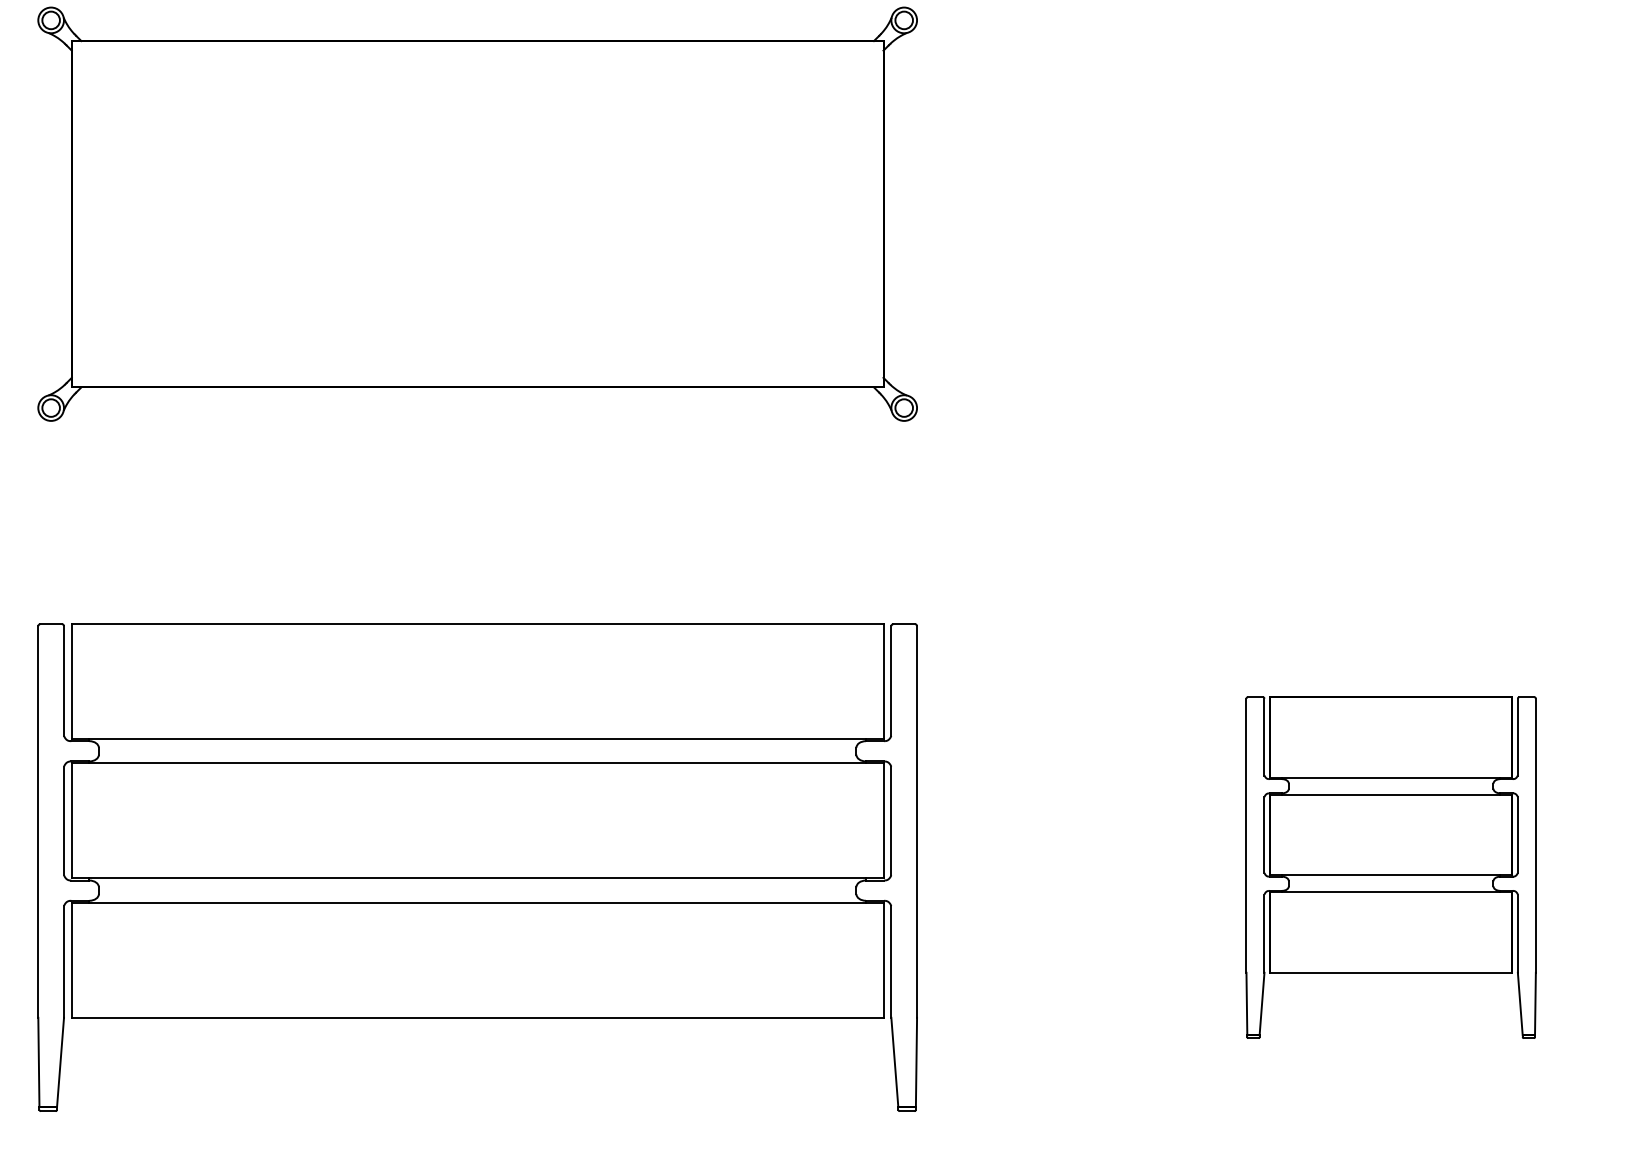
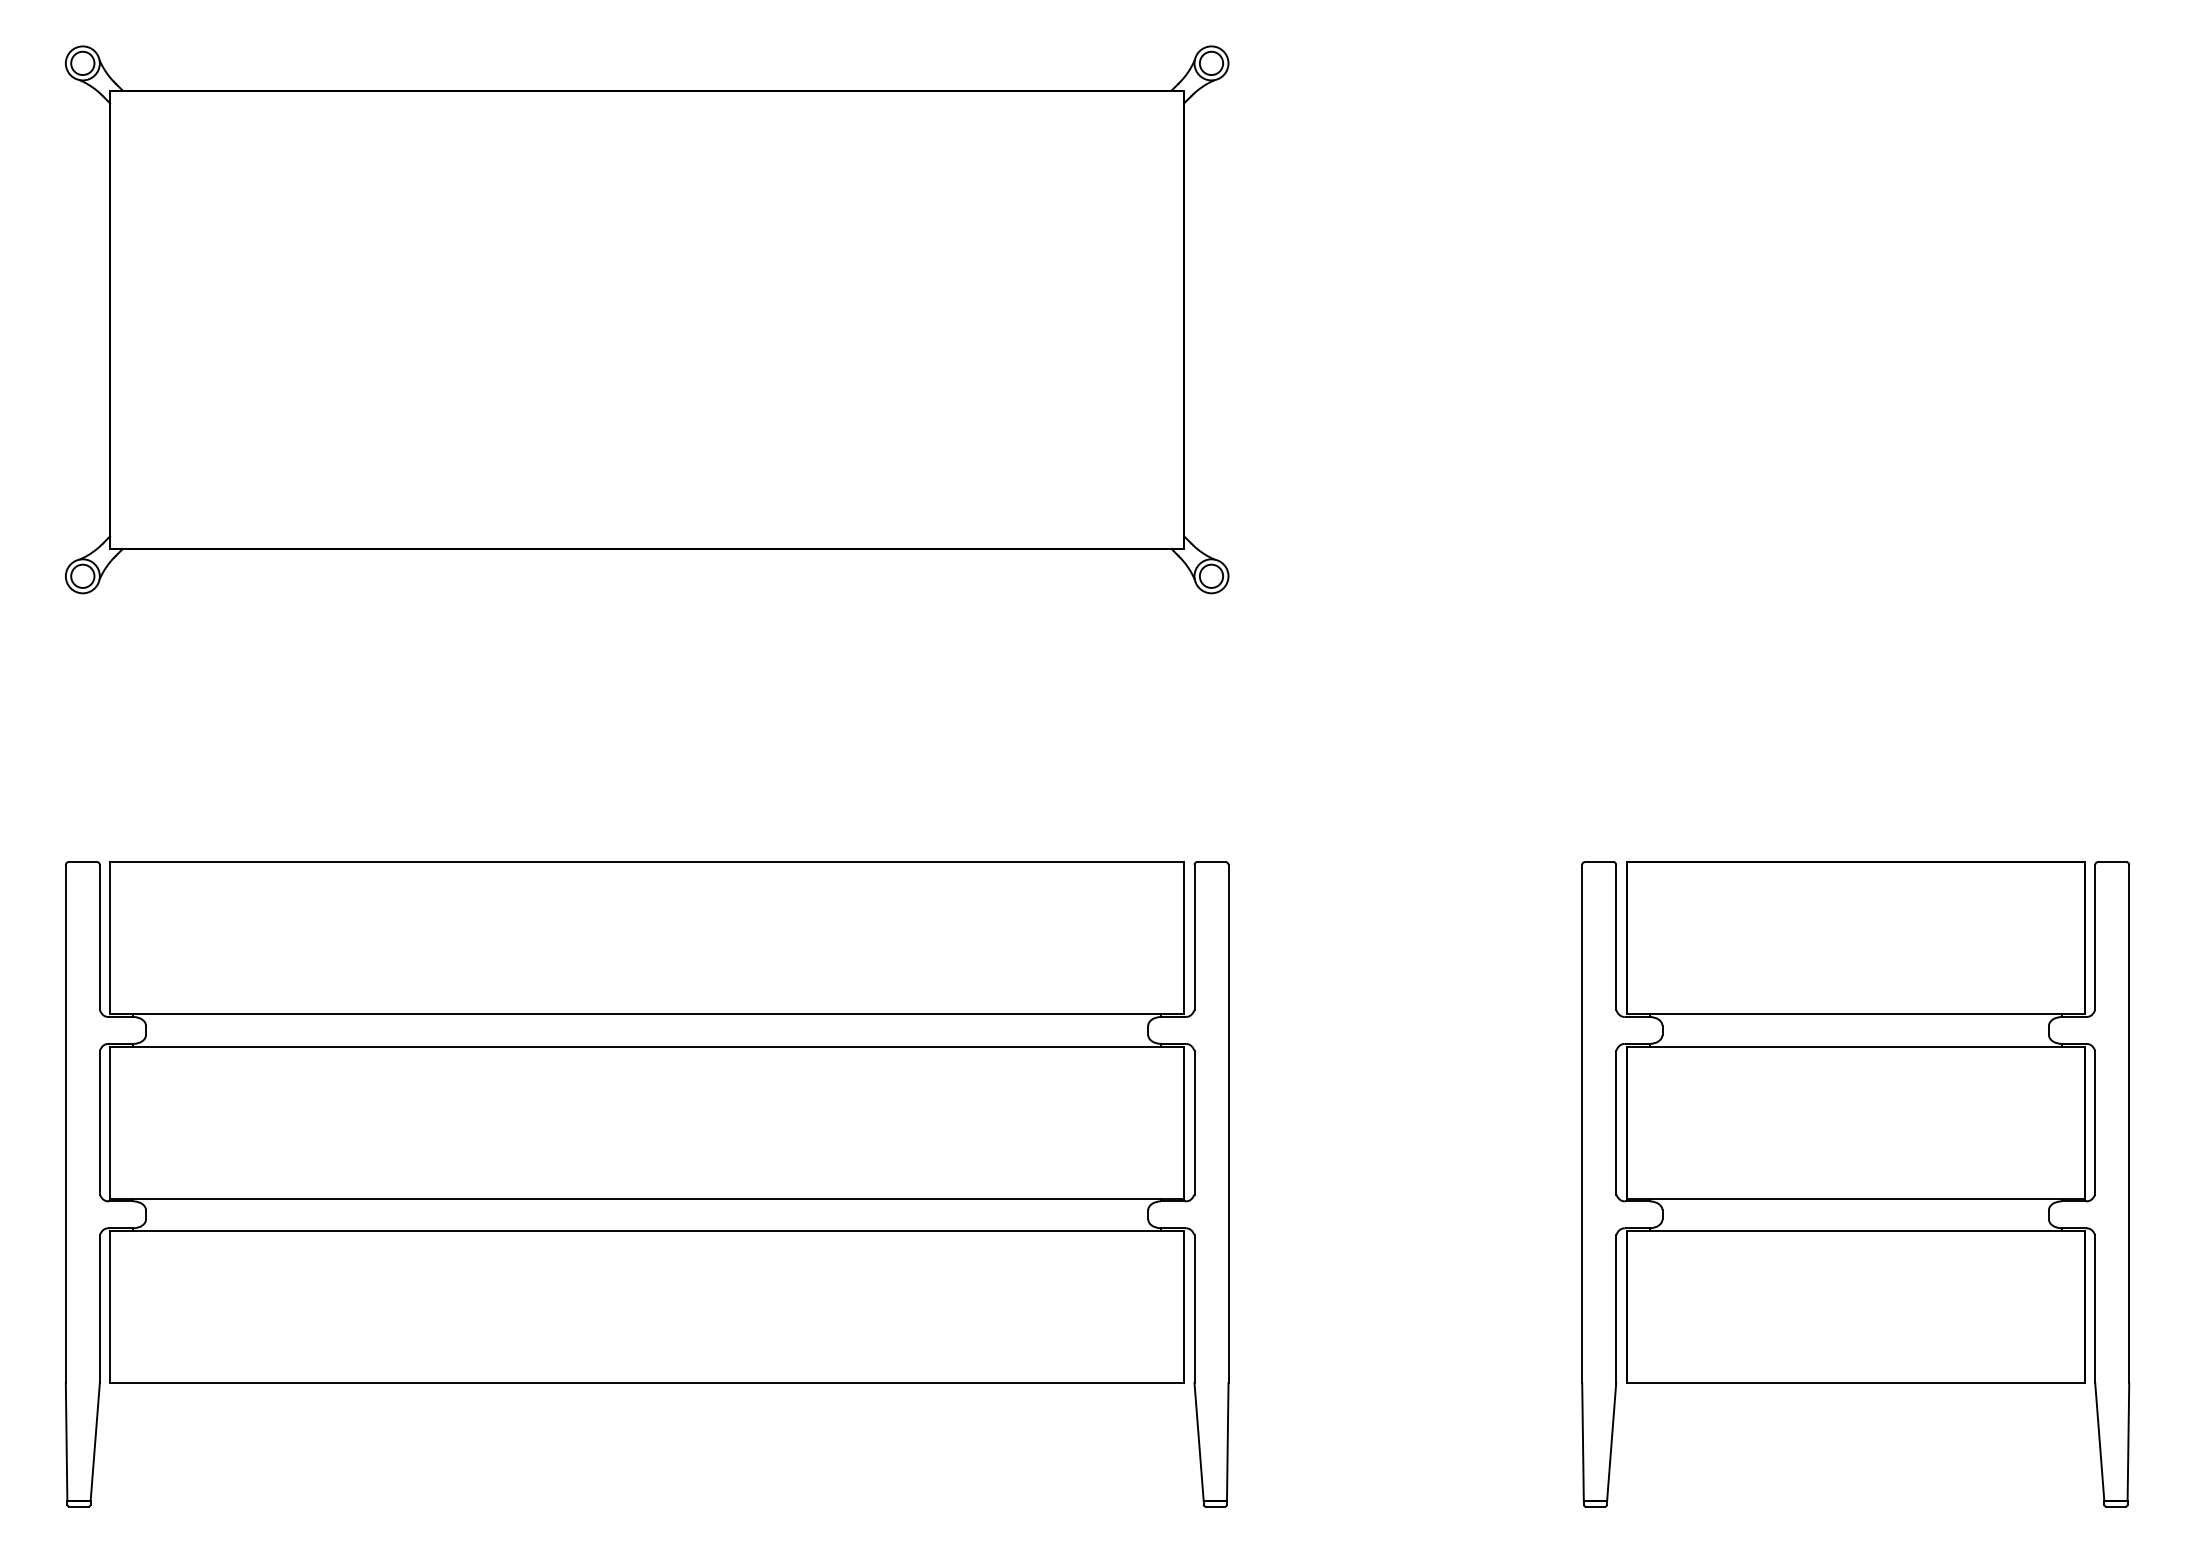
part: (1390, 867) -> (1855, 1184), size x1.43

